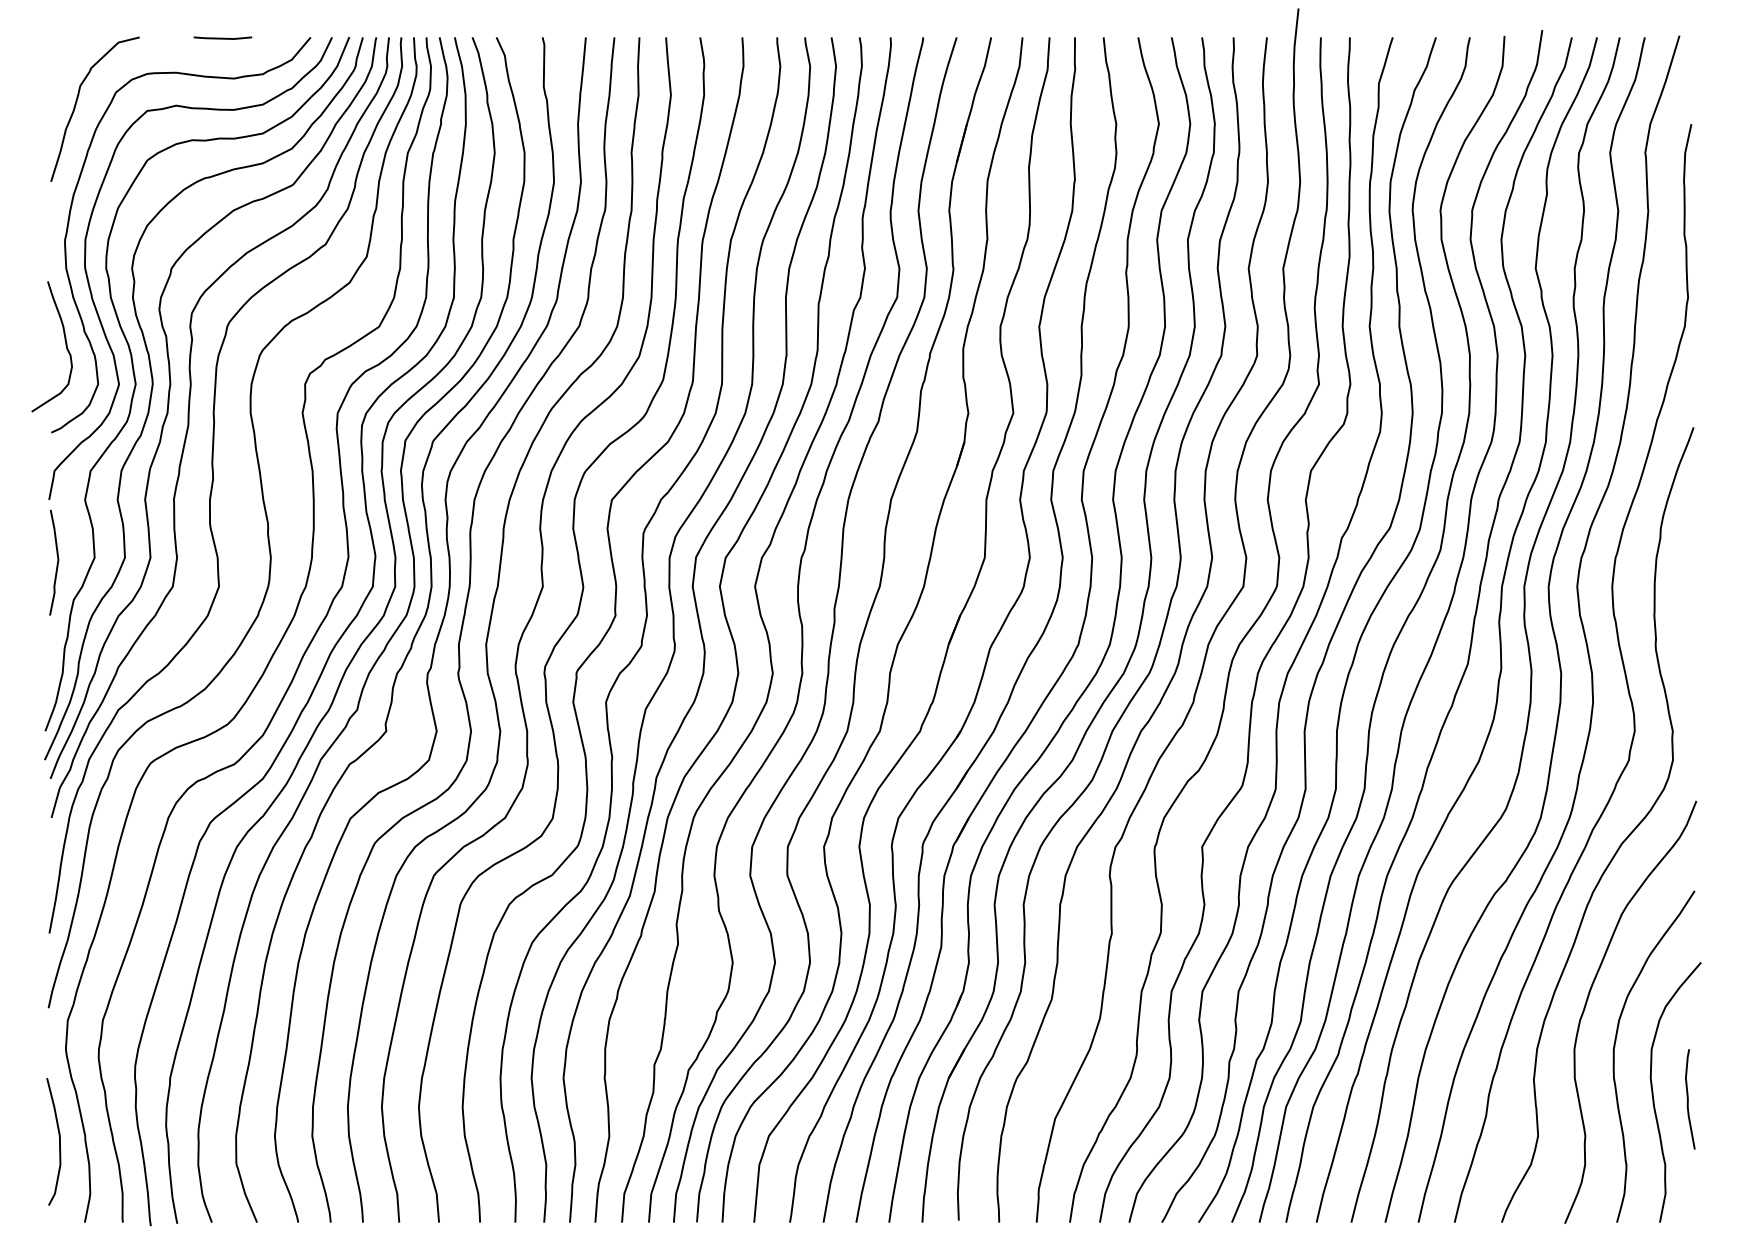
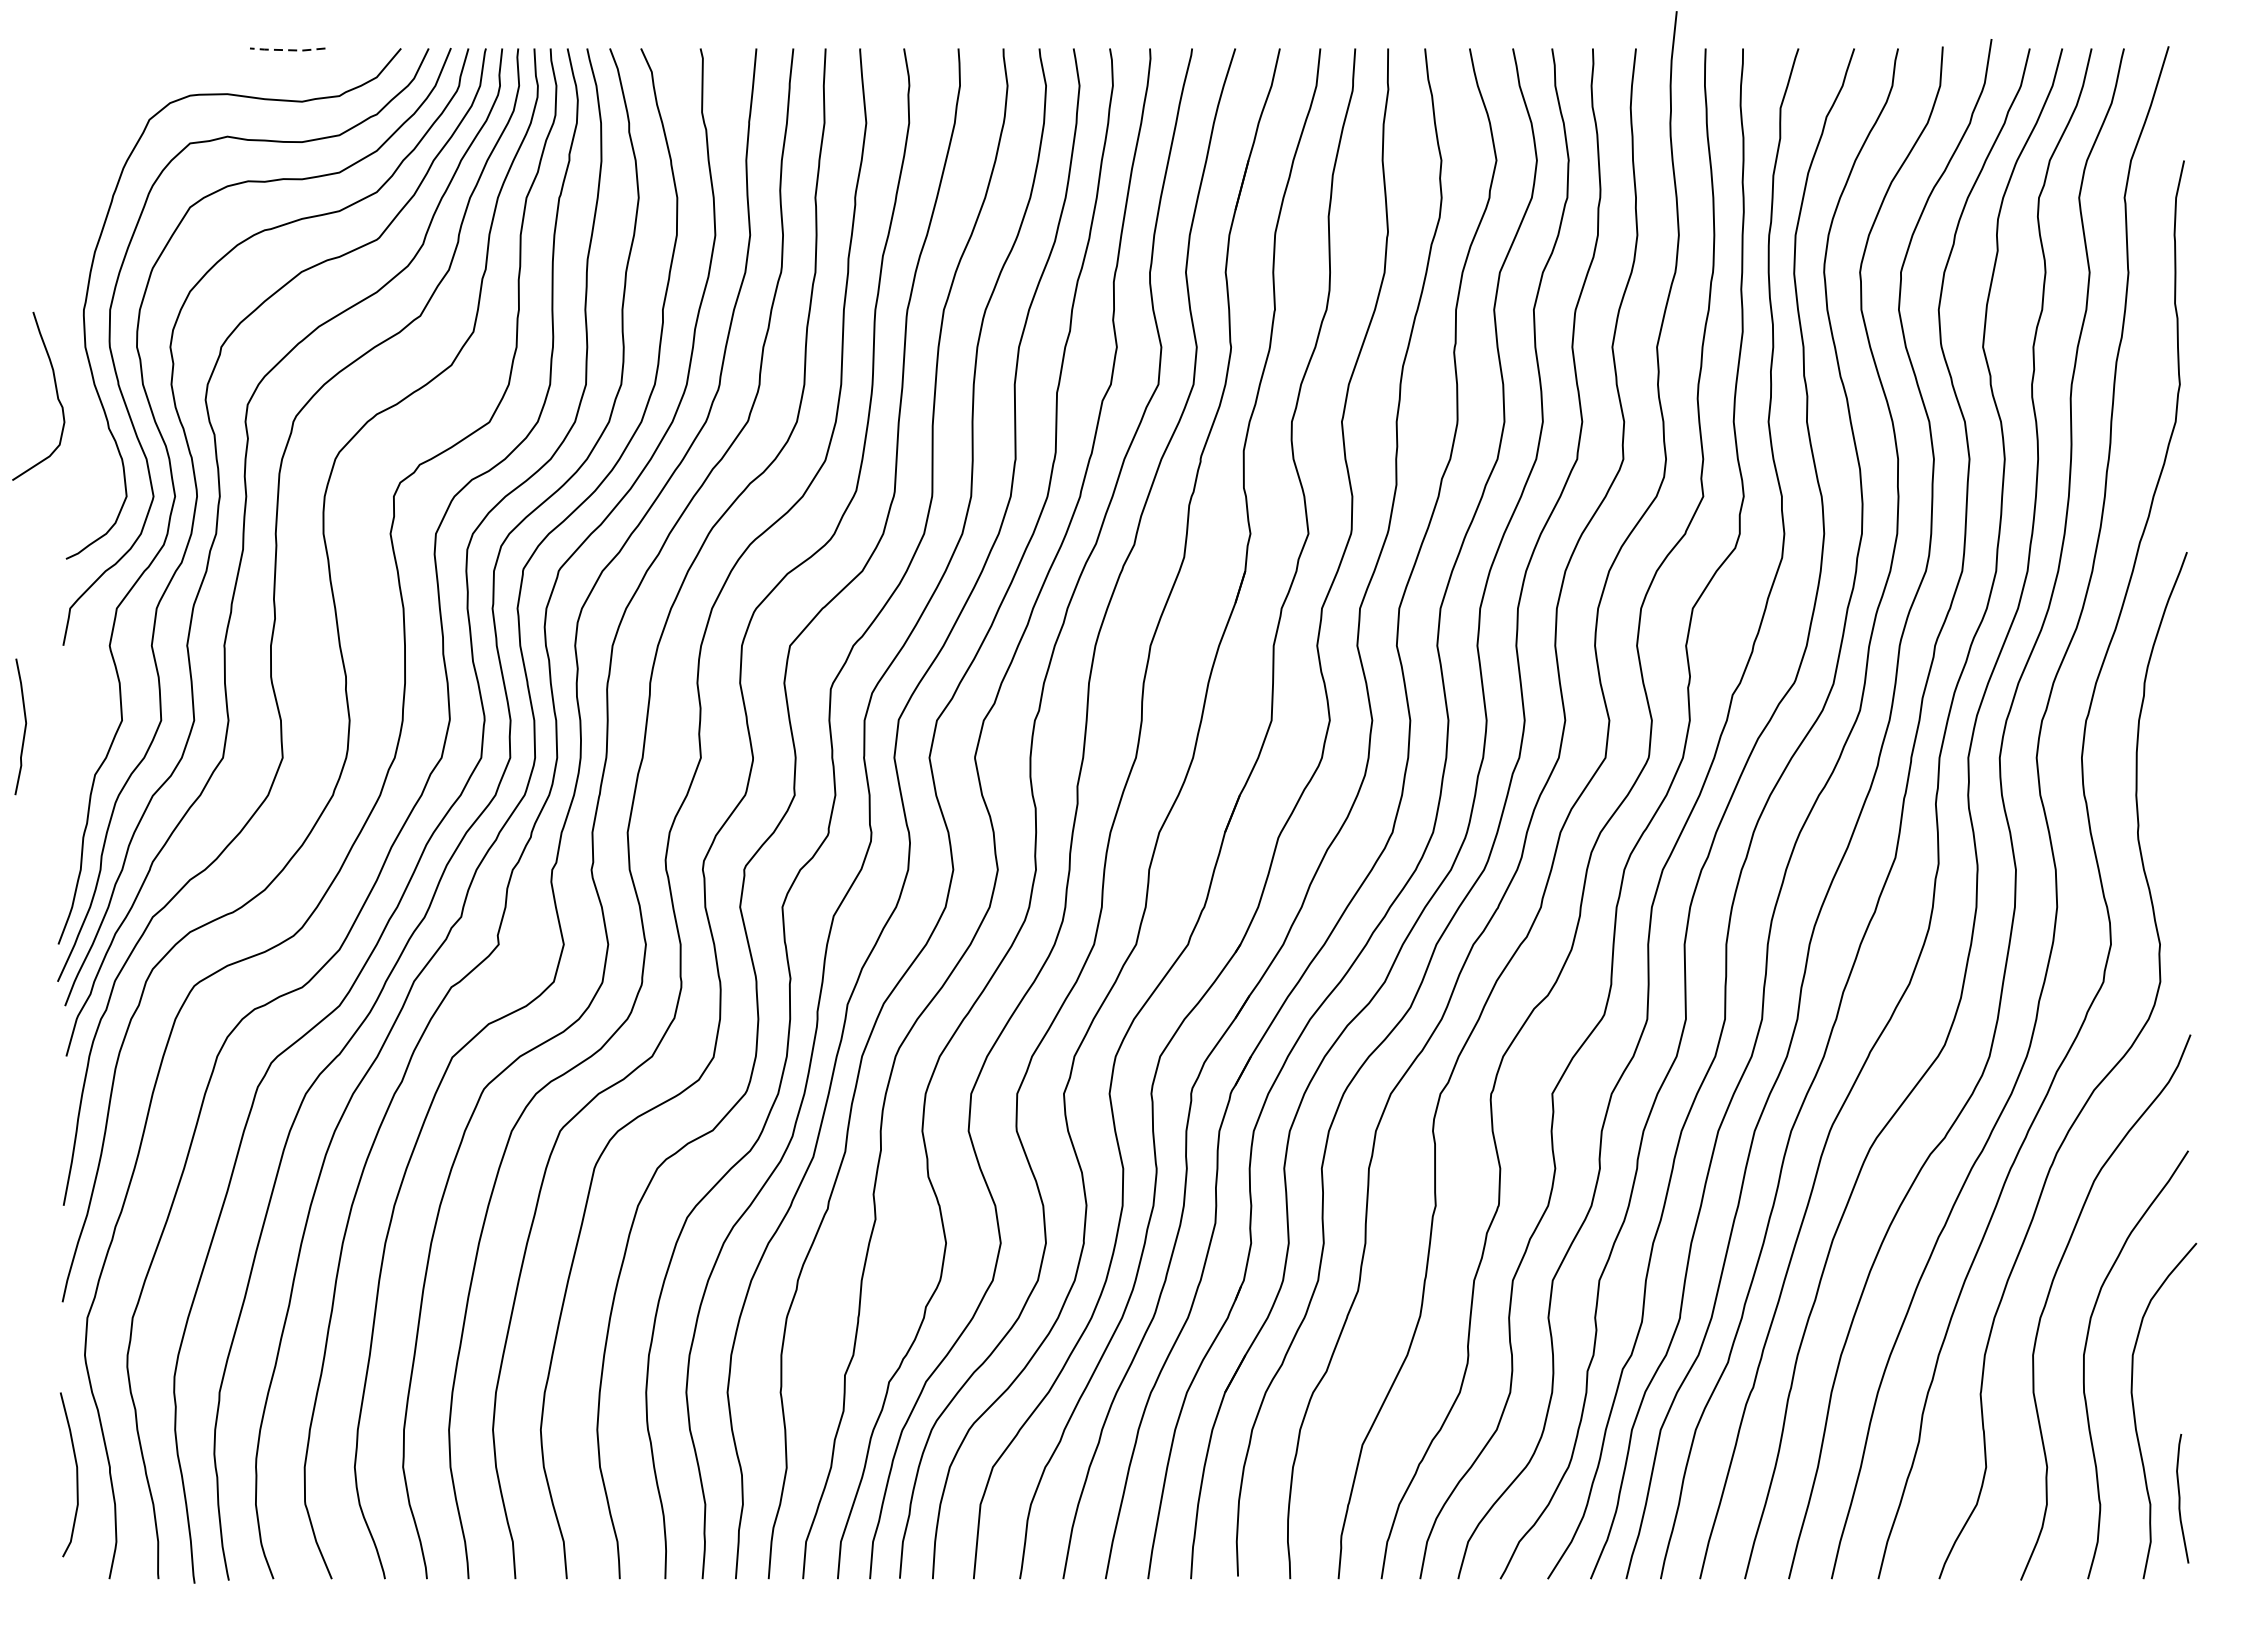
line: (223, 38) -> (288, 49), solid -> dashed
curve: (76, 105) -> (98, 136), removed
curve: (65, 346) -> (56, 396), moved
curve: (56, 564) -> (23, 729), moved
curve: (1688, 1099) -> (2180, 1498), moved

